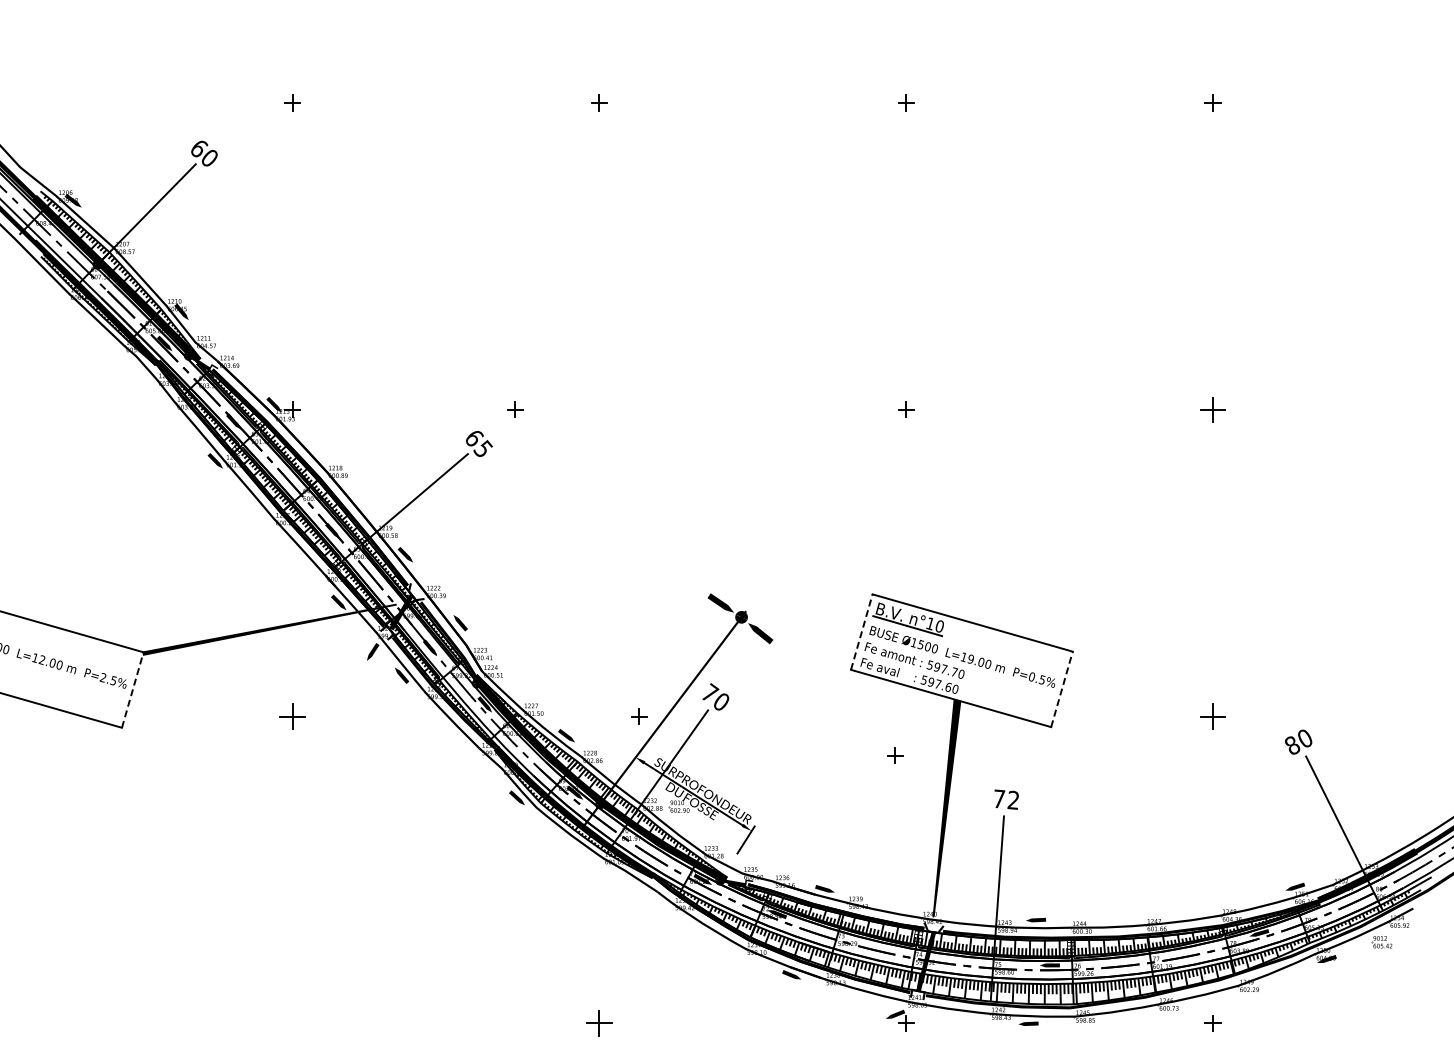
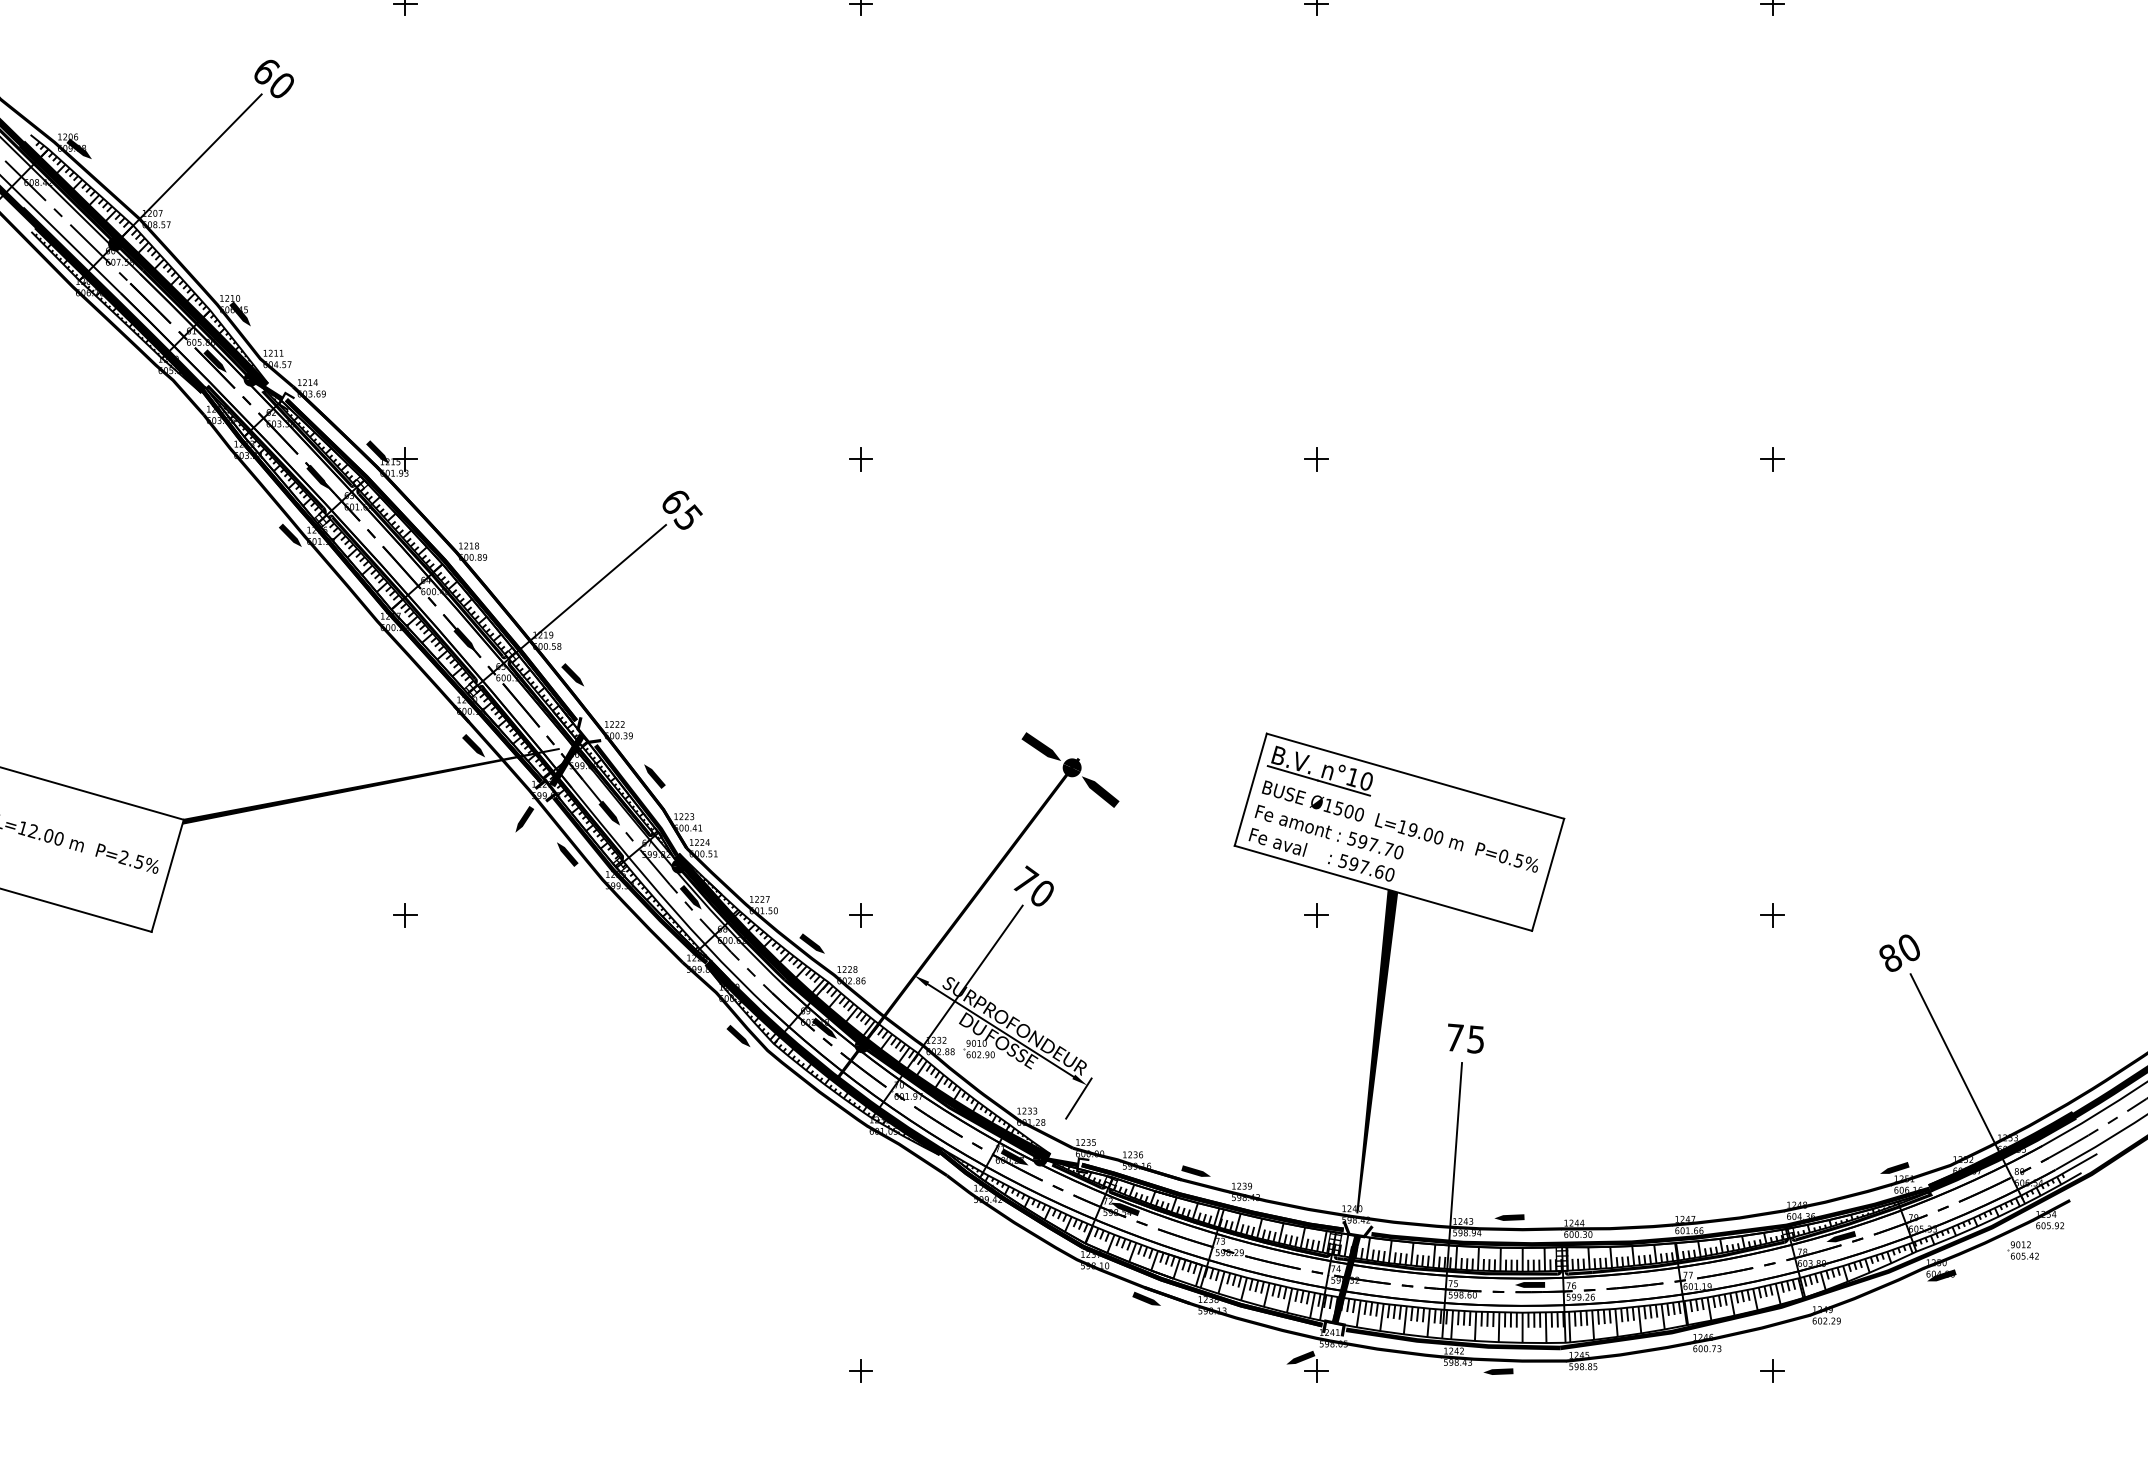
part: (515, 409) -> (861, 459), moved
part: (1212, 409) -> (1771, 459), size x0.62
line: (861, 631) -> (1250, 788), dashed -> solid
line: (1062, 688) -> (1548, 873), dashed -> solid
line: (132, 689) -> (167, 875), dashed -> solid
part: (292, 716) -> (405, 915), size x0.62
part: (639, 716) -> (861, 915), moved
part: (1212, 716) -> (1771, 915), size x0.62
part: (895, 755) -> (1317, 915), moved
text: (1012, 799) -> (1474, 1038), 72 -> 75
part: (599, 1023) -> (861, 1371), size x0.62

